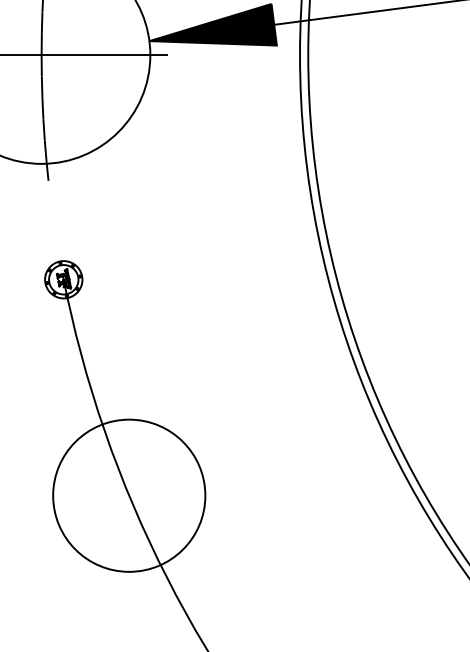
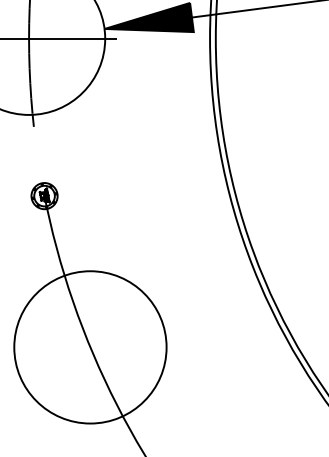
circle: (129, 495) -> (90, 347), size x1.43

